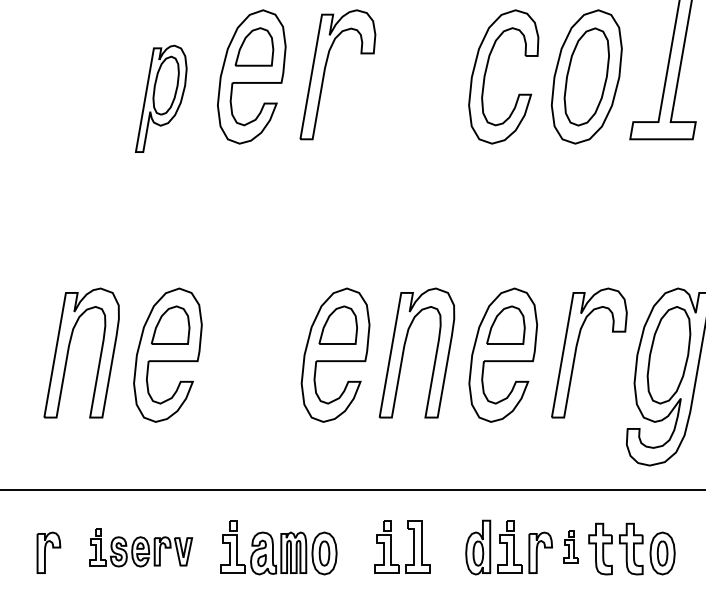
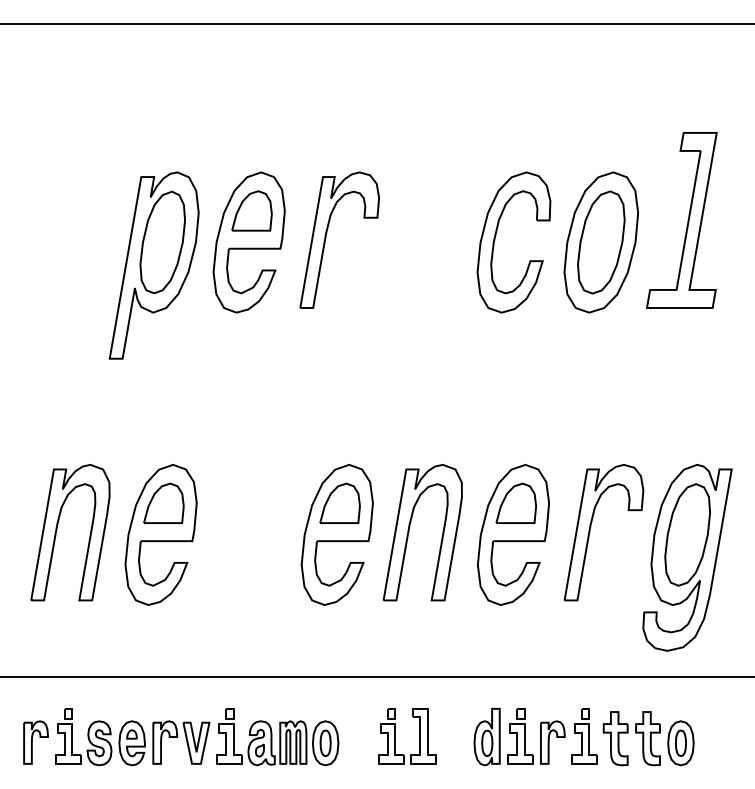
part: (160, 98) -> (153, 265), size x1.67
part: (570, 547) -> (584, 736), size x1.67
part: (140, 548) -> (132, 737), size x1.43

